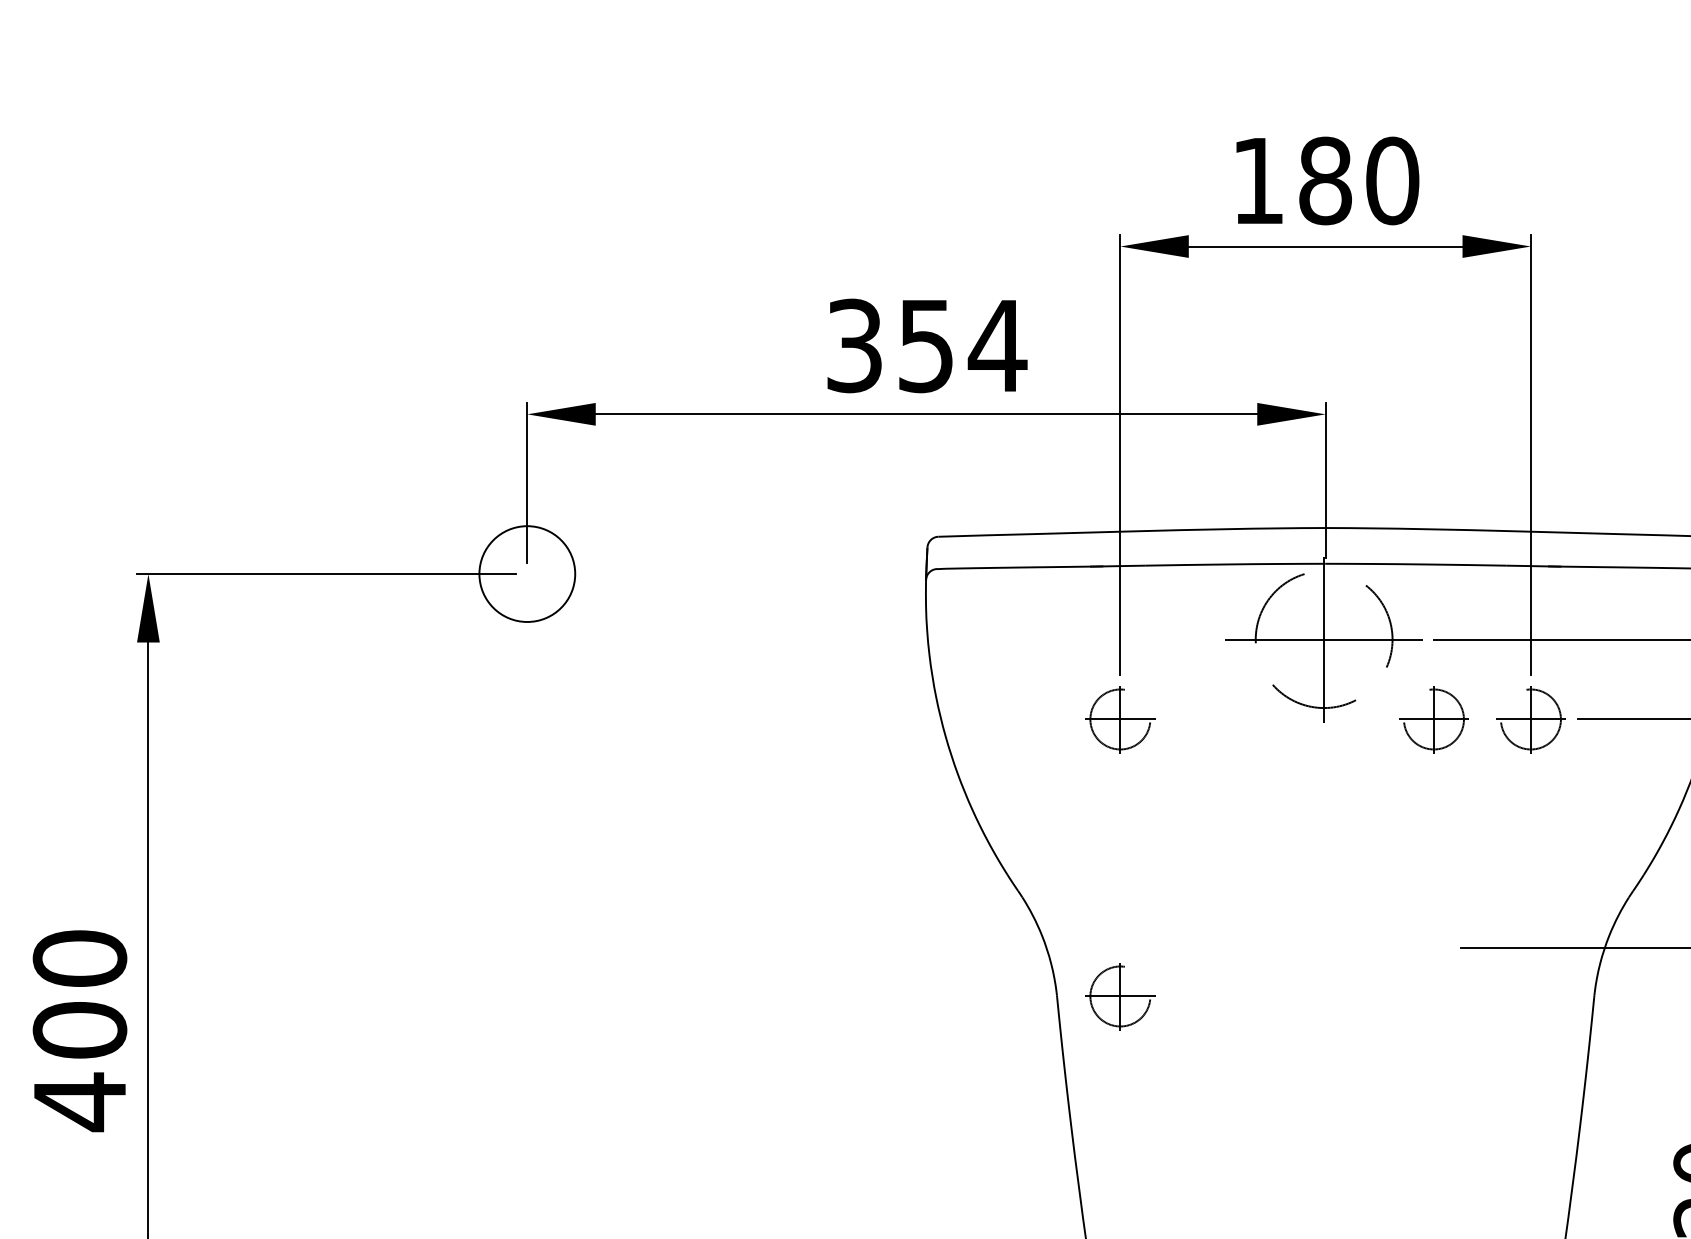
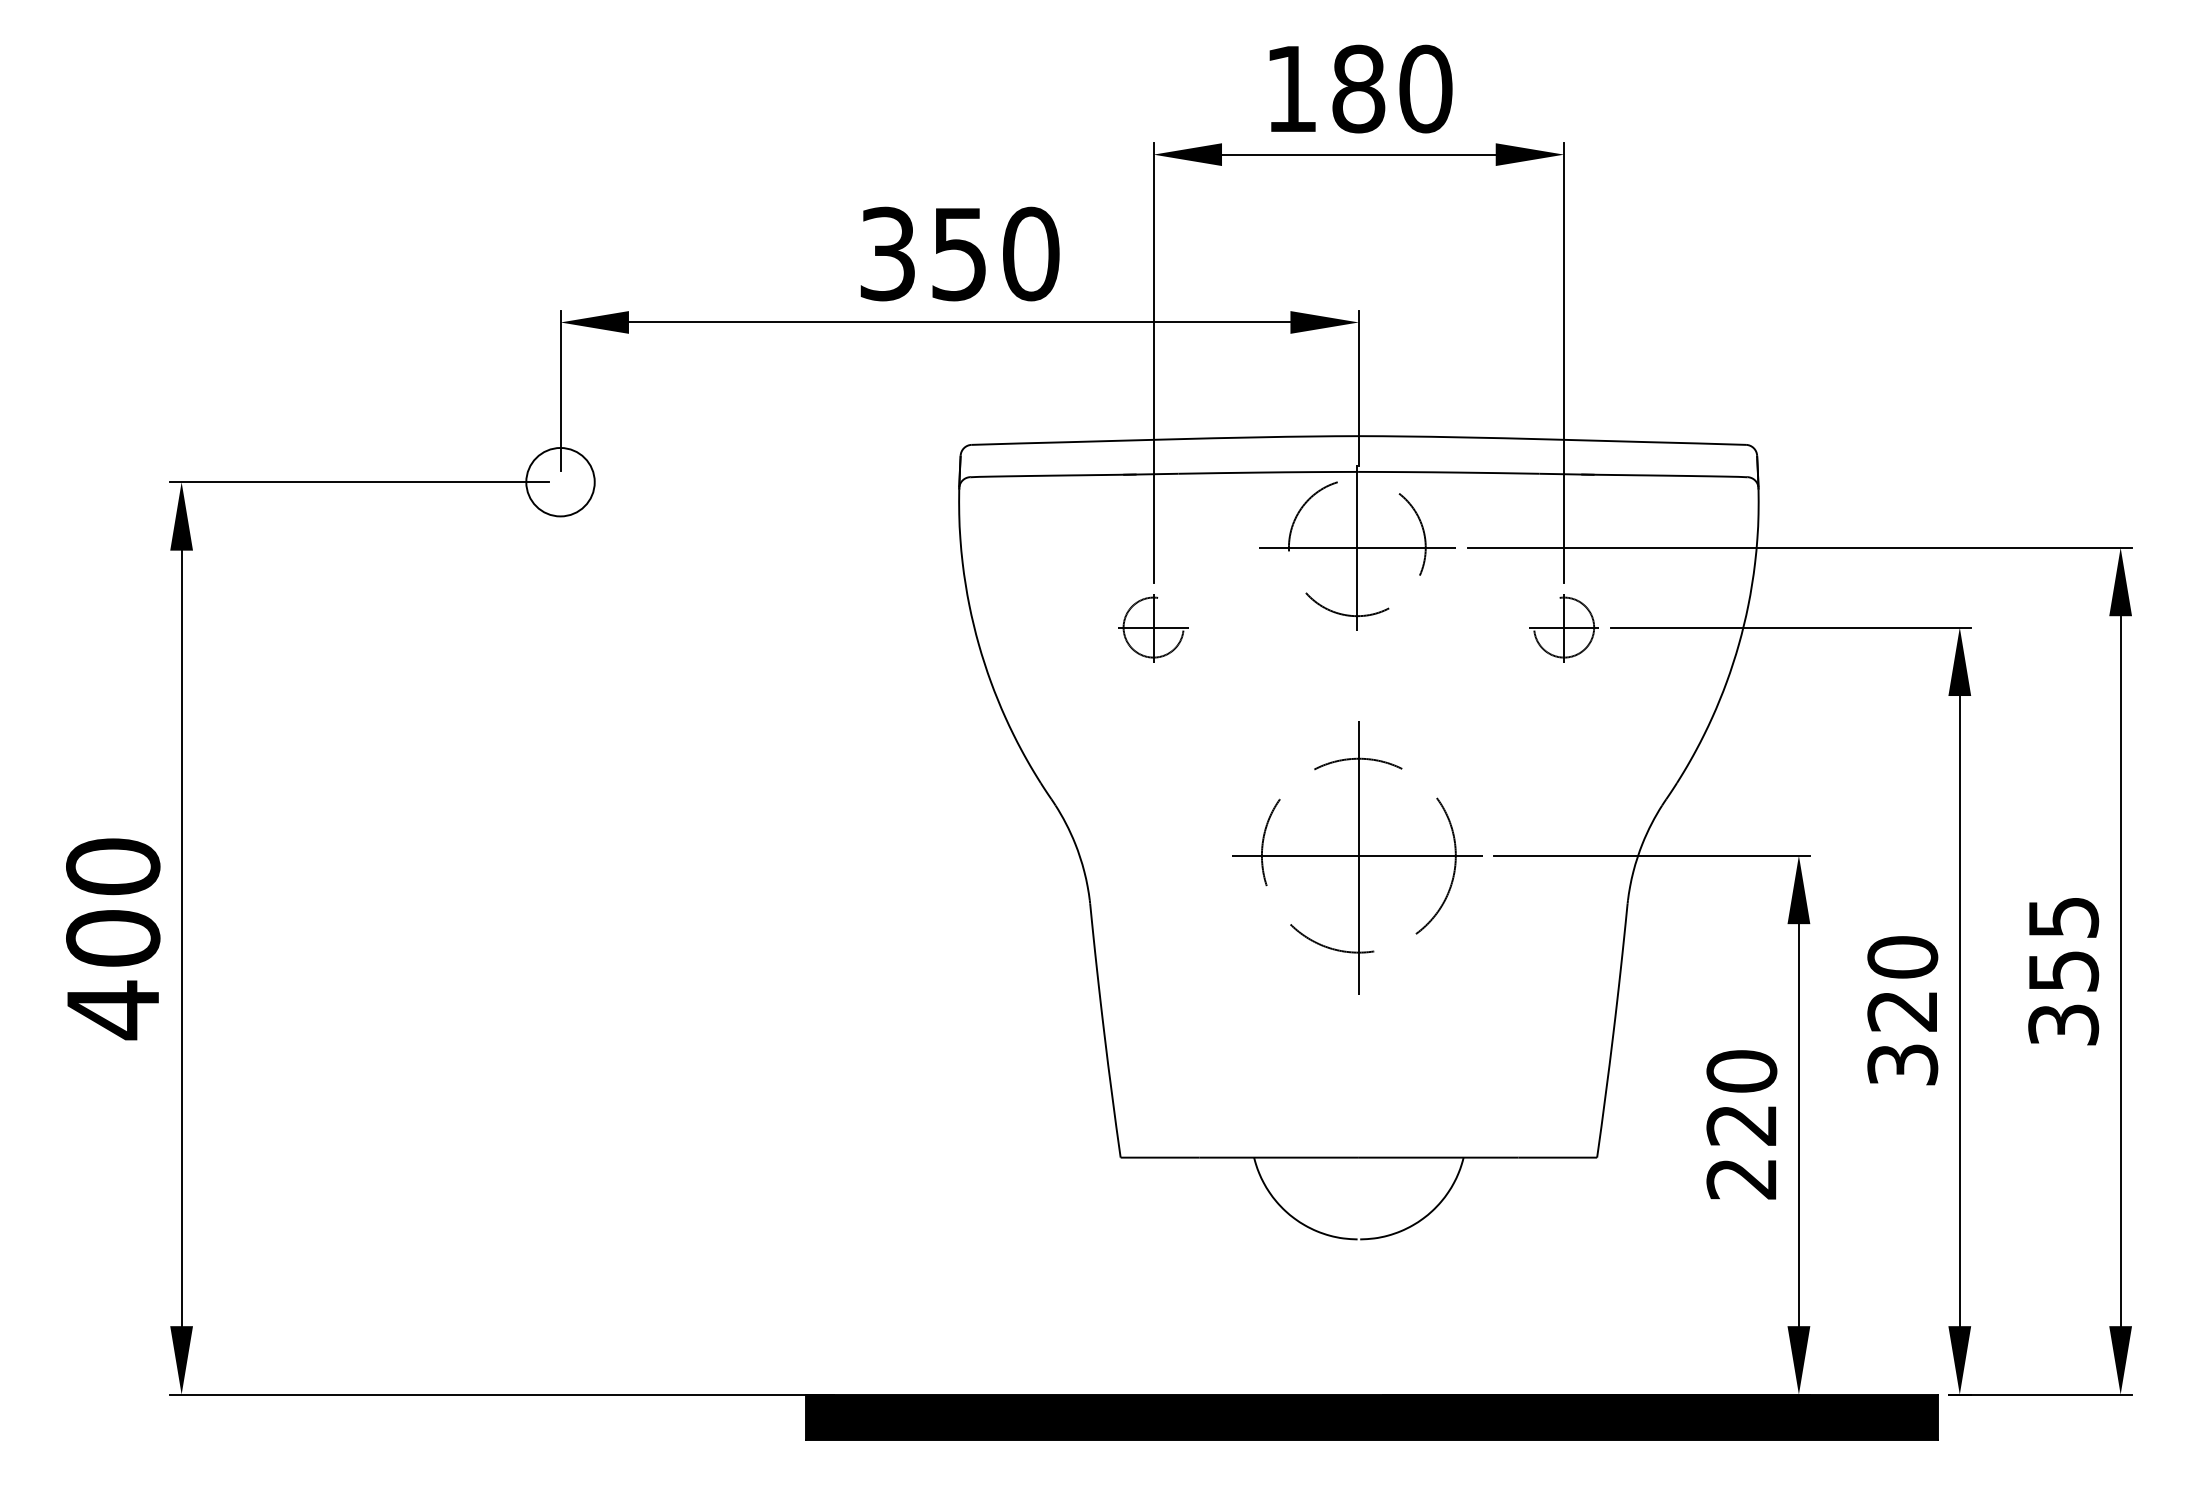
text: (997, 345) -> (1030, 253), 354 -> 350
circle: (527, 574) -> (560, 482), size x0.71
part: (1433, 720) -> (1466, 628), removed
part: (1324, 949) -> (1357, 857), added
part: (1120, 997) -> (1153, 905), removed

